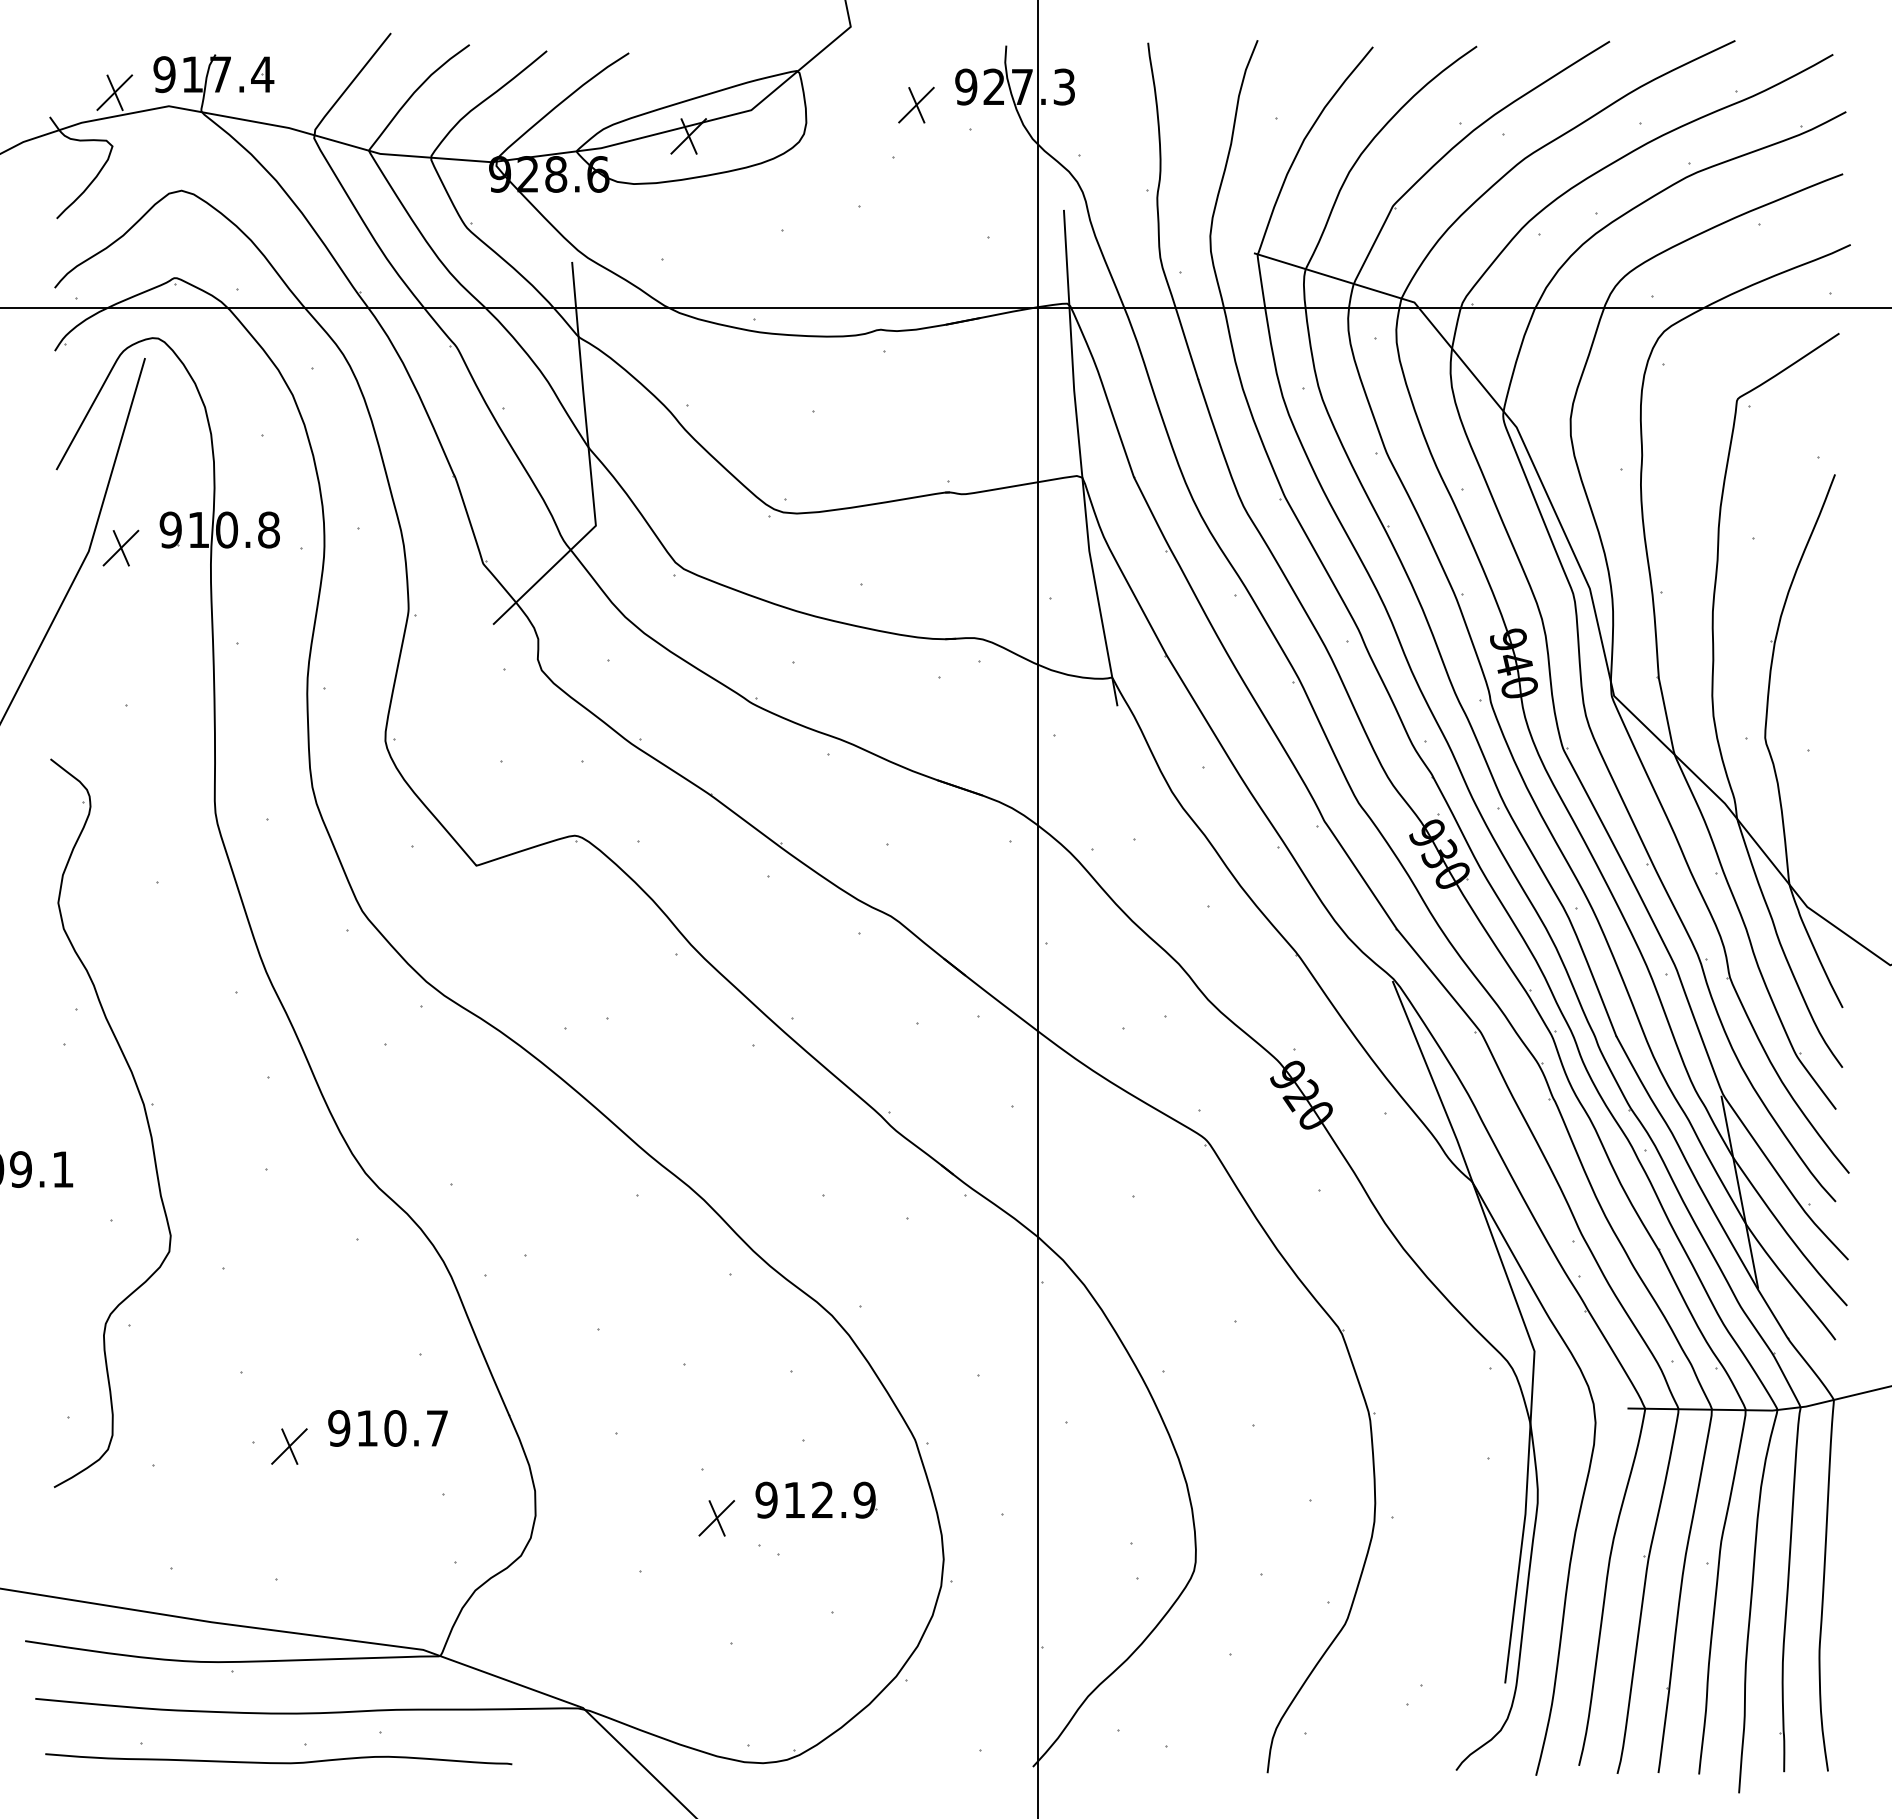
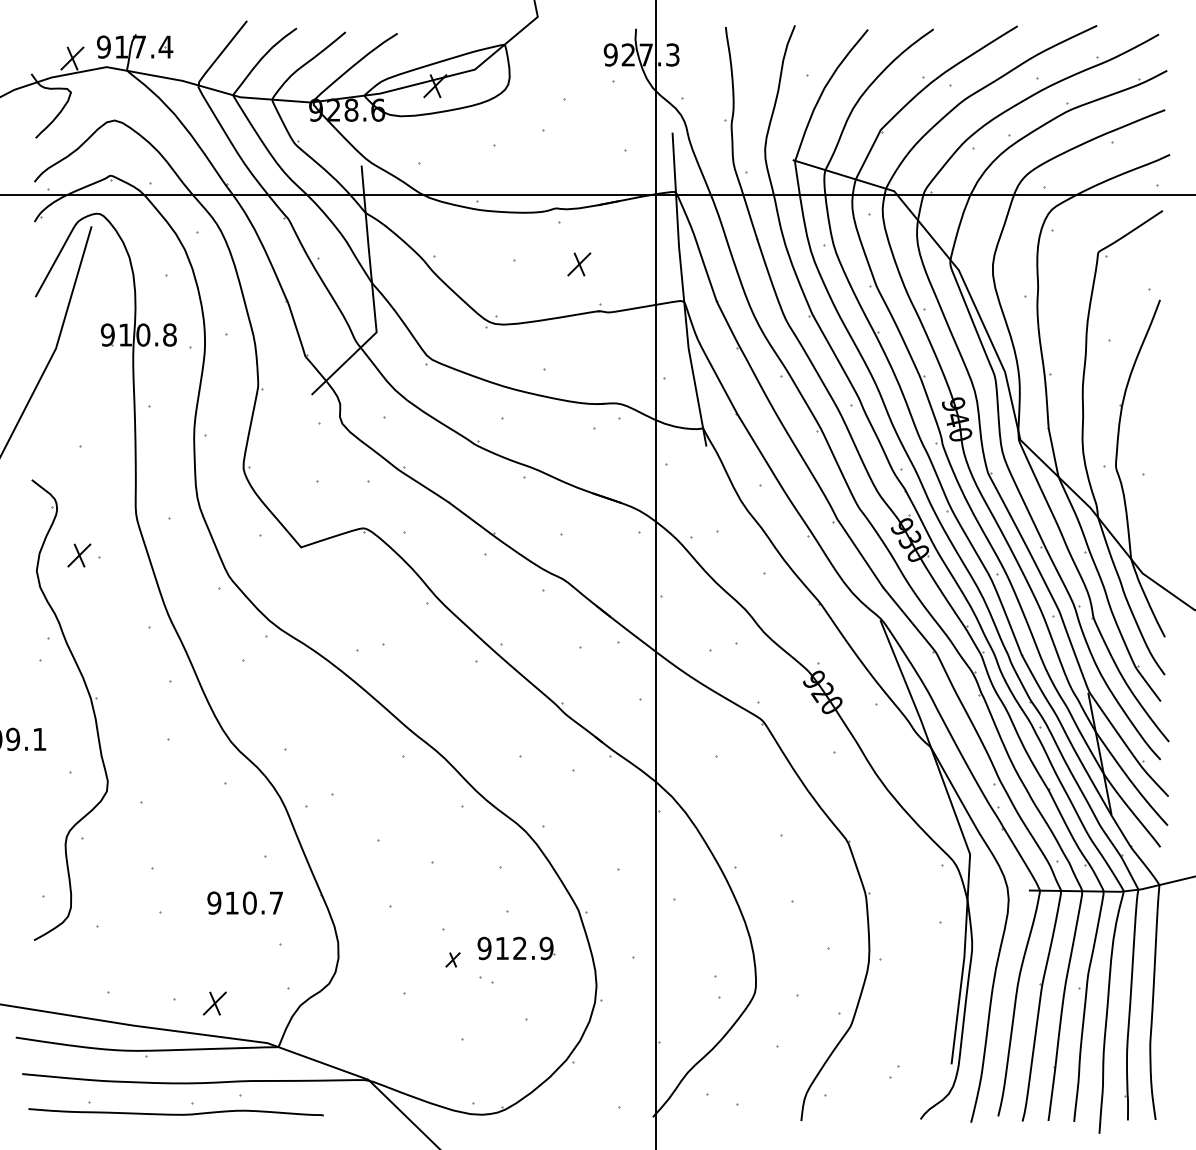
part: (916, 105) -> (579, 264), moved
part: (121, 548) -> (79, 555), moved
part: (288, 1446) -> (214, 1003), moved
part: (715, 1517) -> (452, 959), size x0.6

